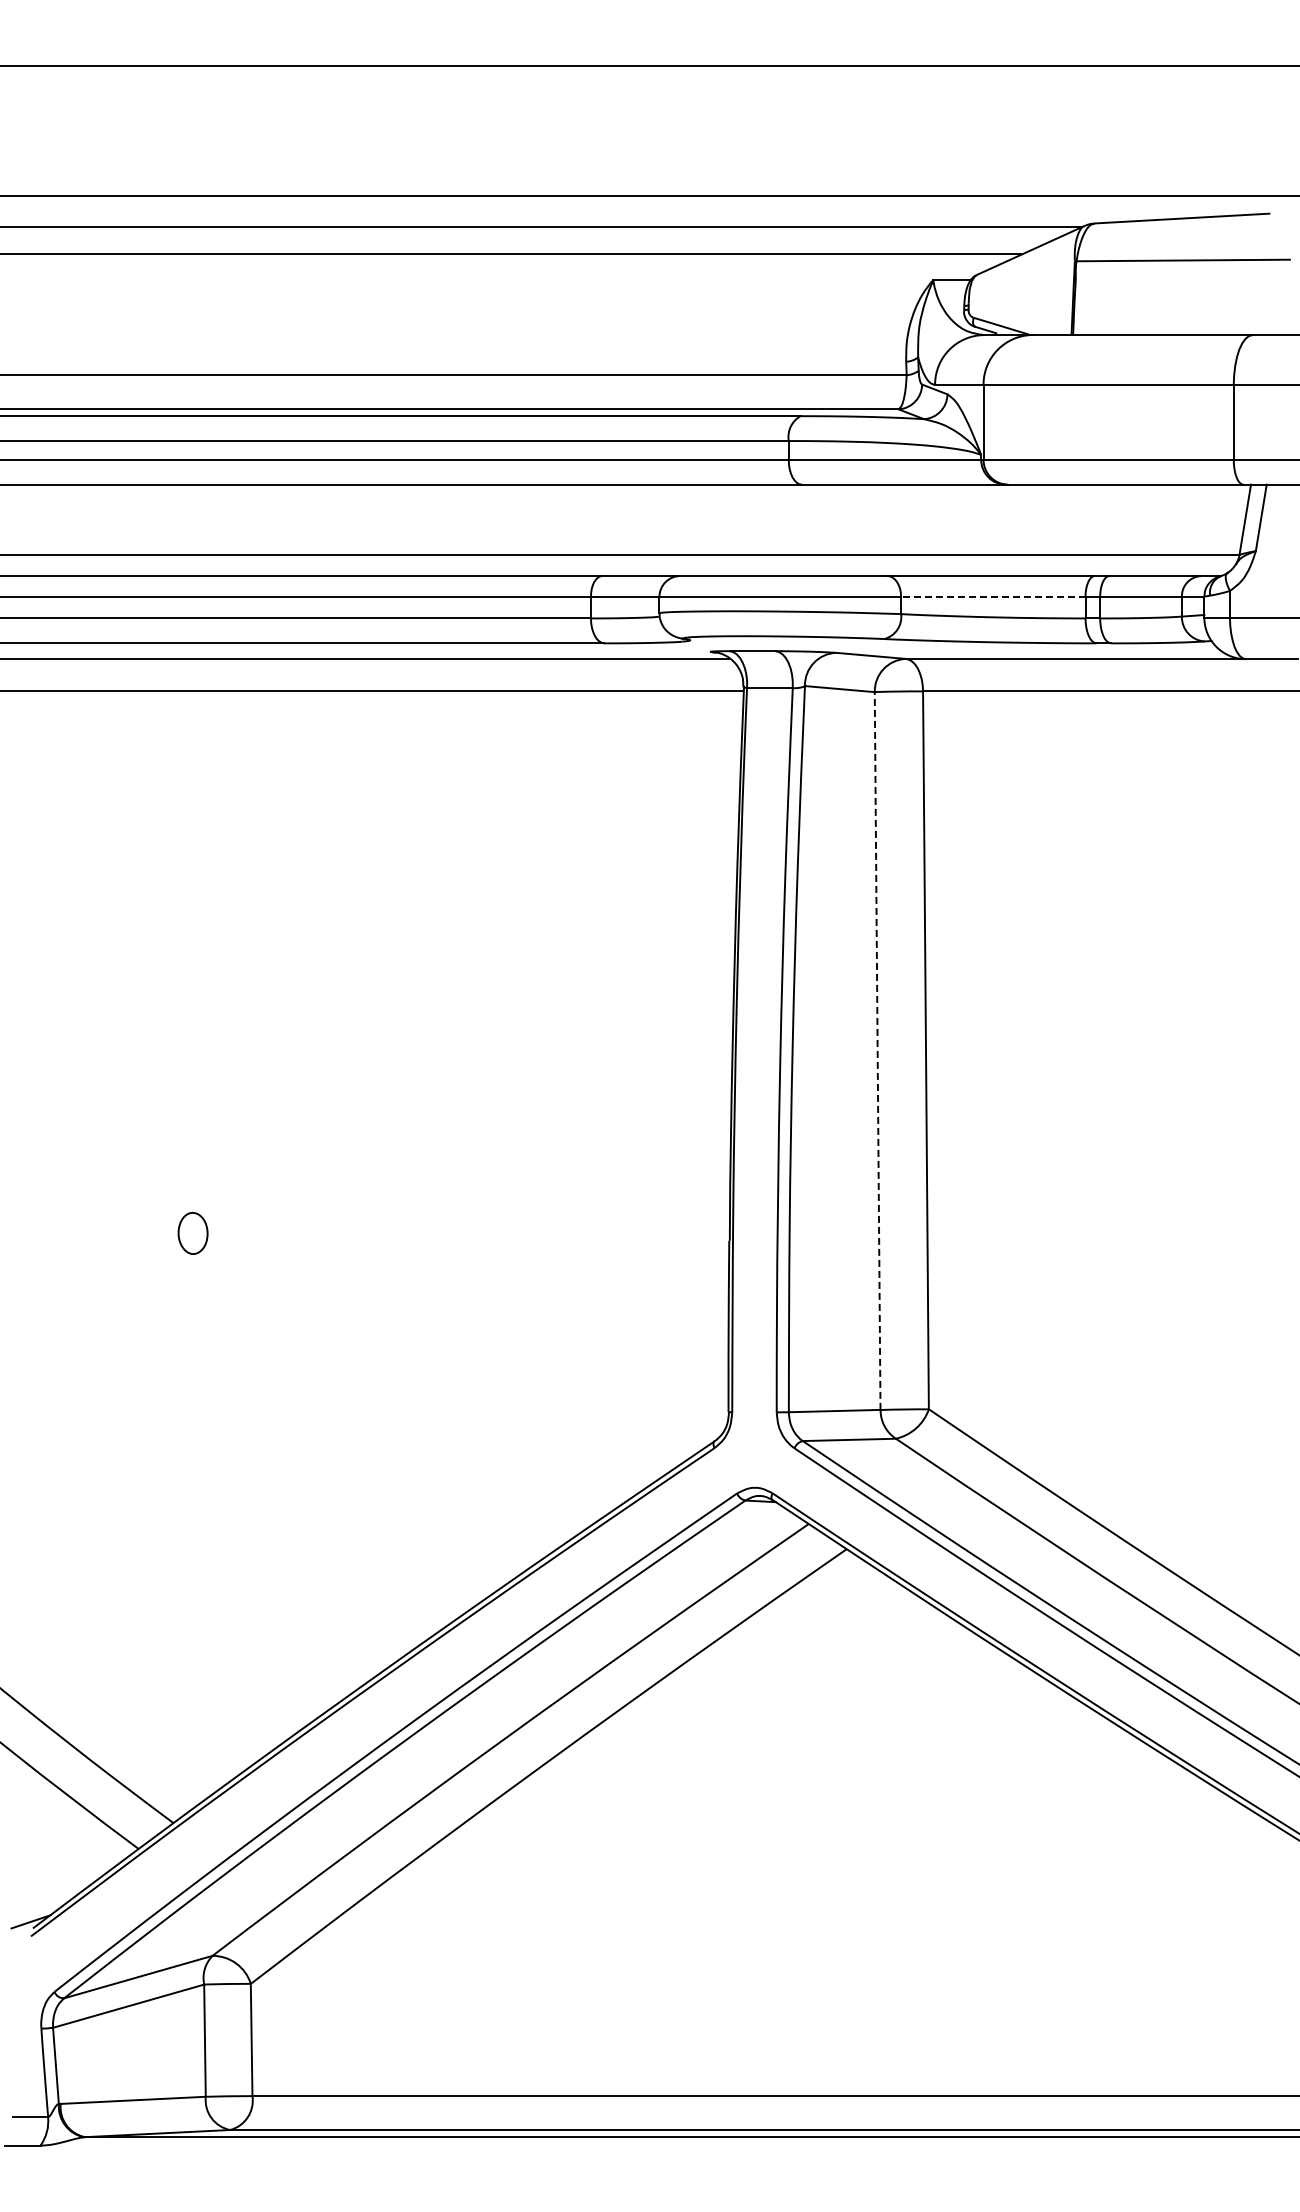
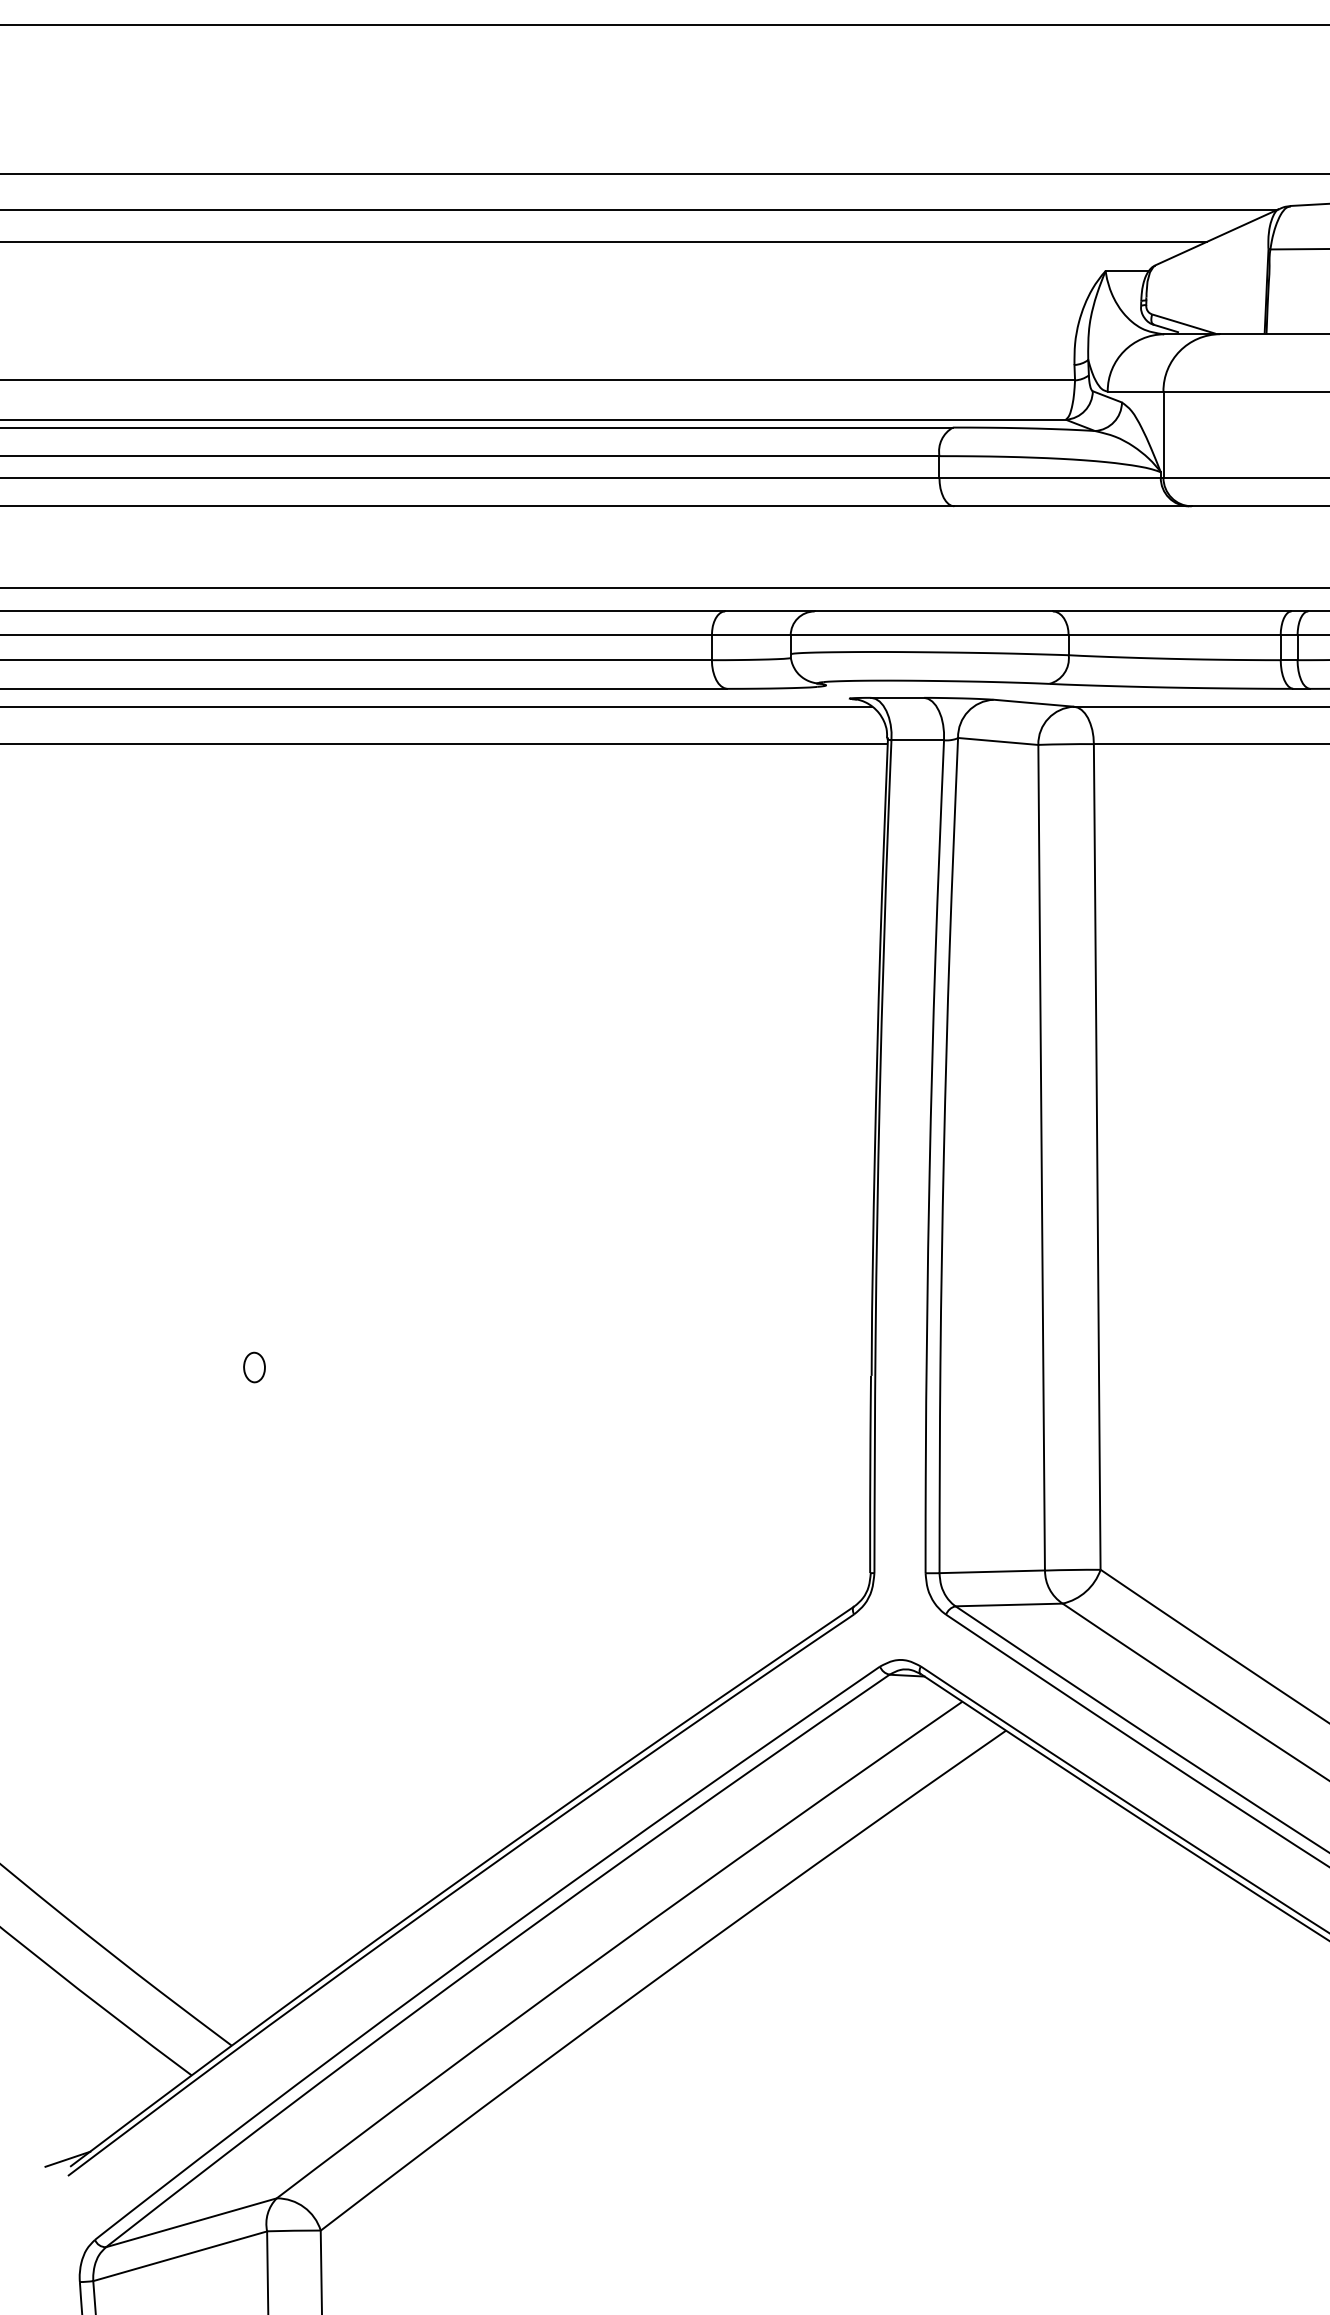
line: (992, 596) -> (1173, 634), dashed -> solid
line: (877, 1051) -> (1041, 1158), dashed -> solid
part: (193, 1233) -> (254, 1367), size x0.62

